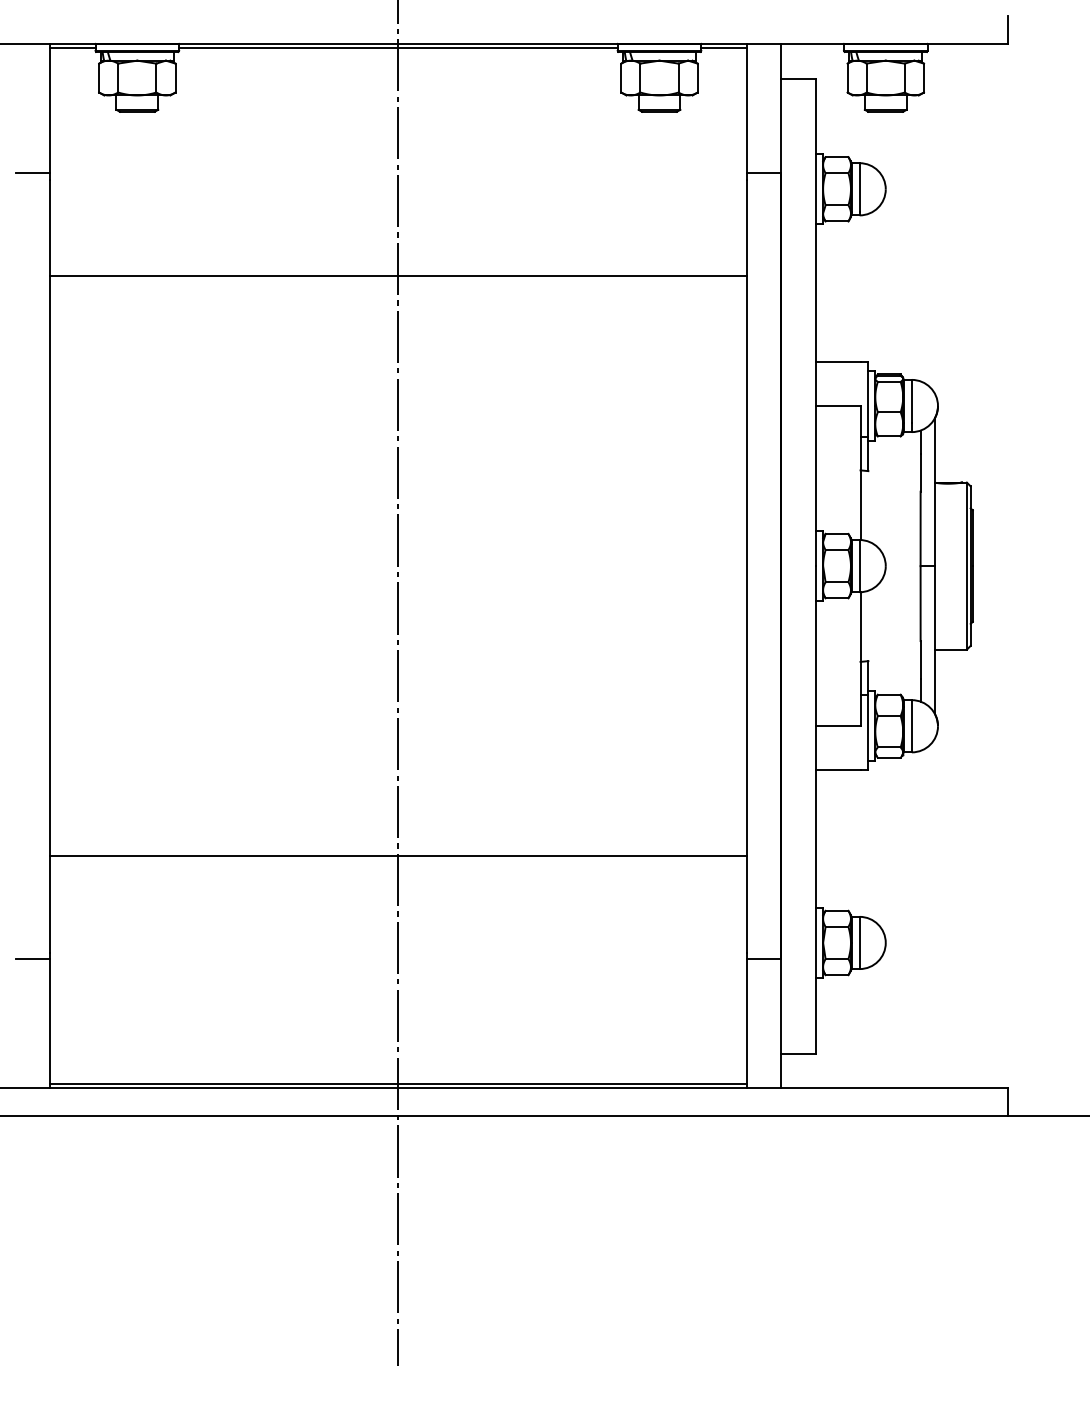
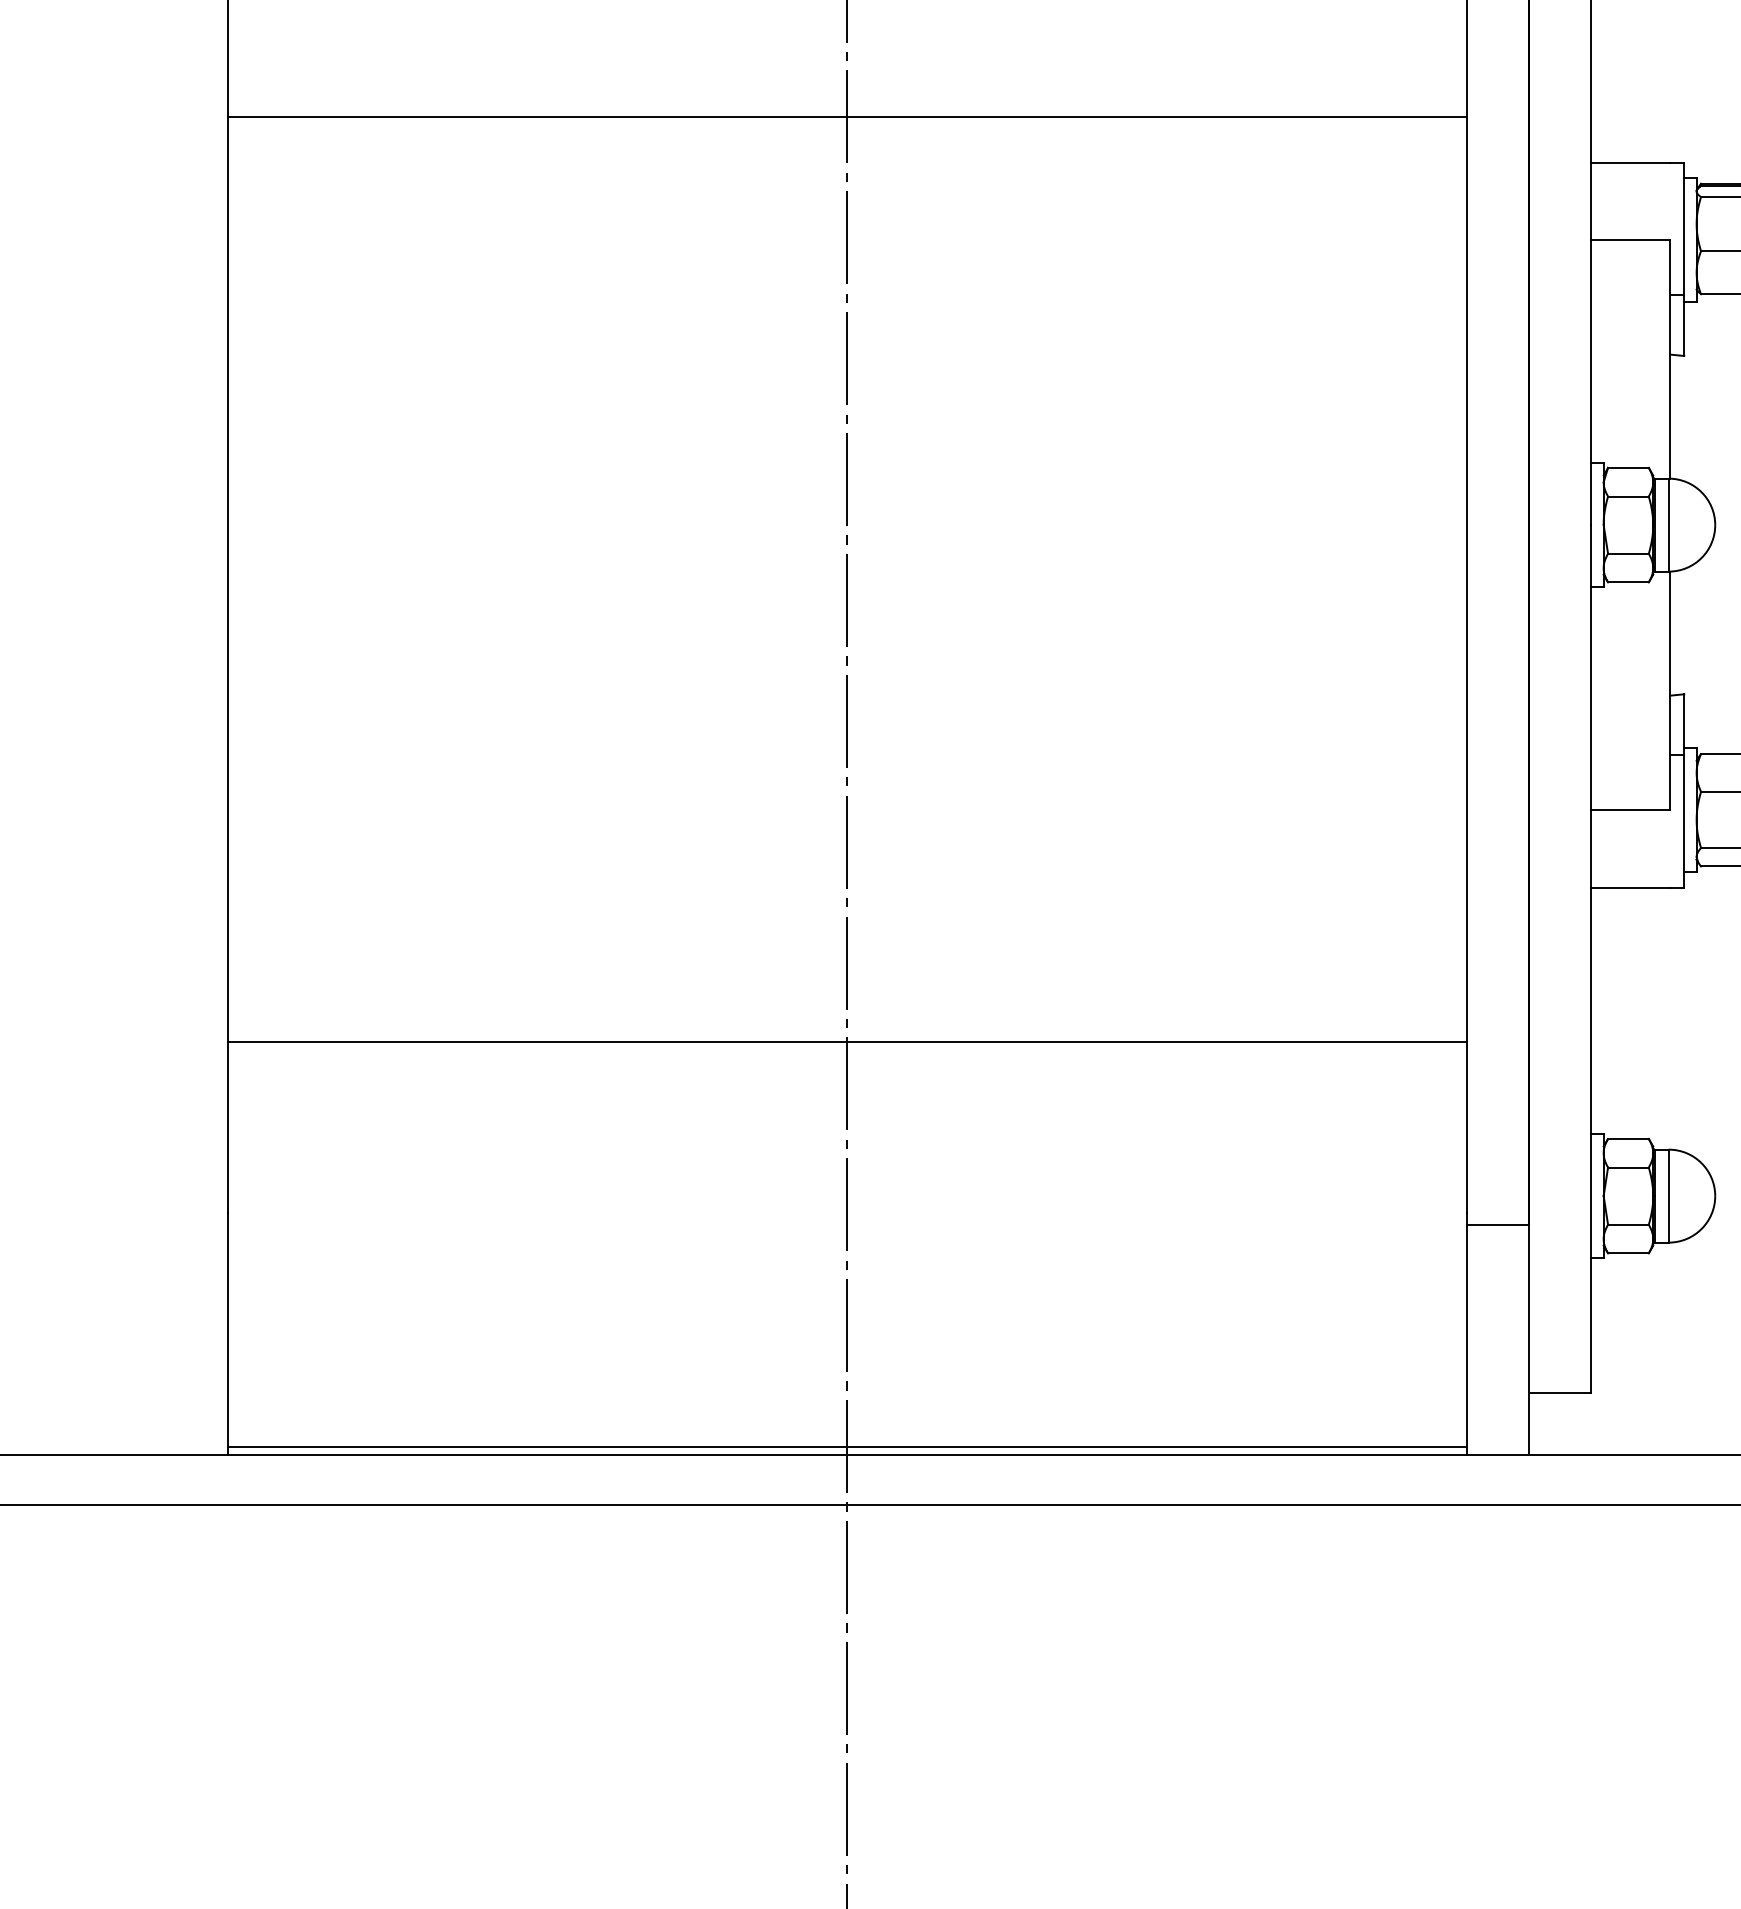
line: (398, 276) -> (847, 118), moved
line: (32, 958) -> (195, 1223), removed

